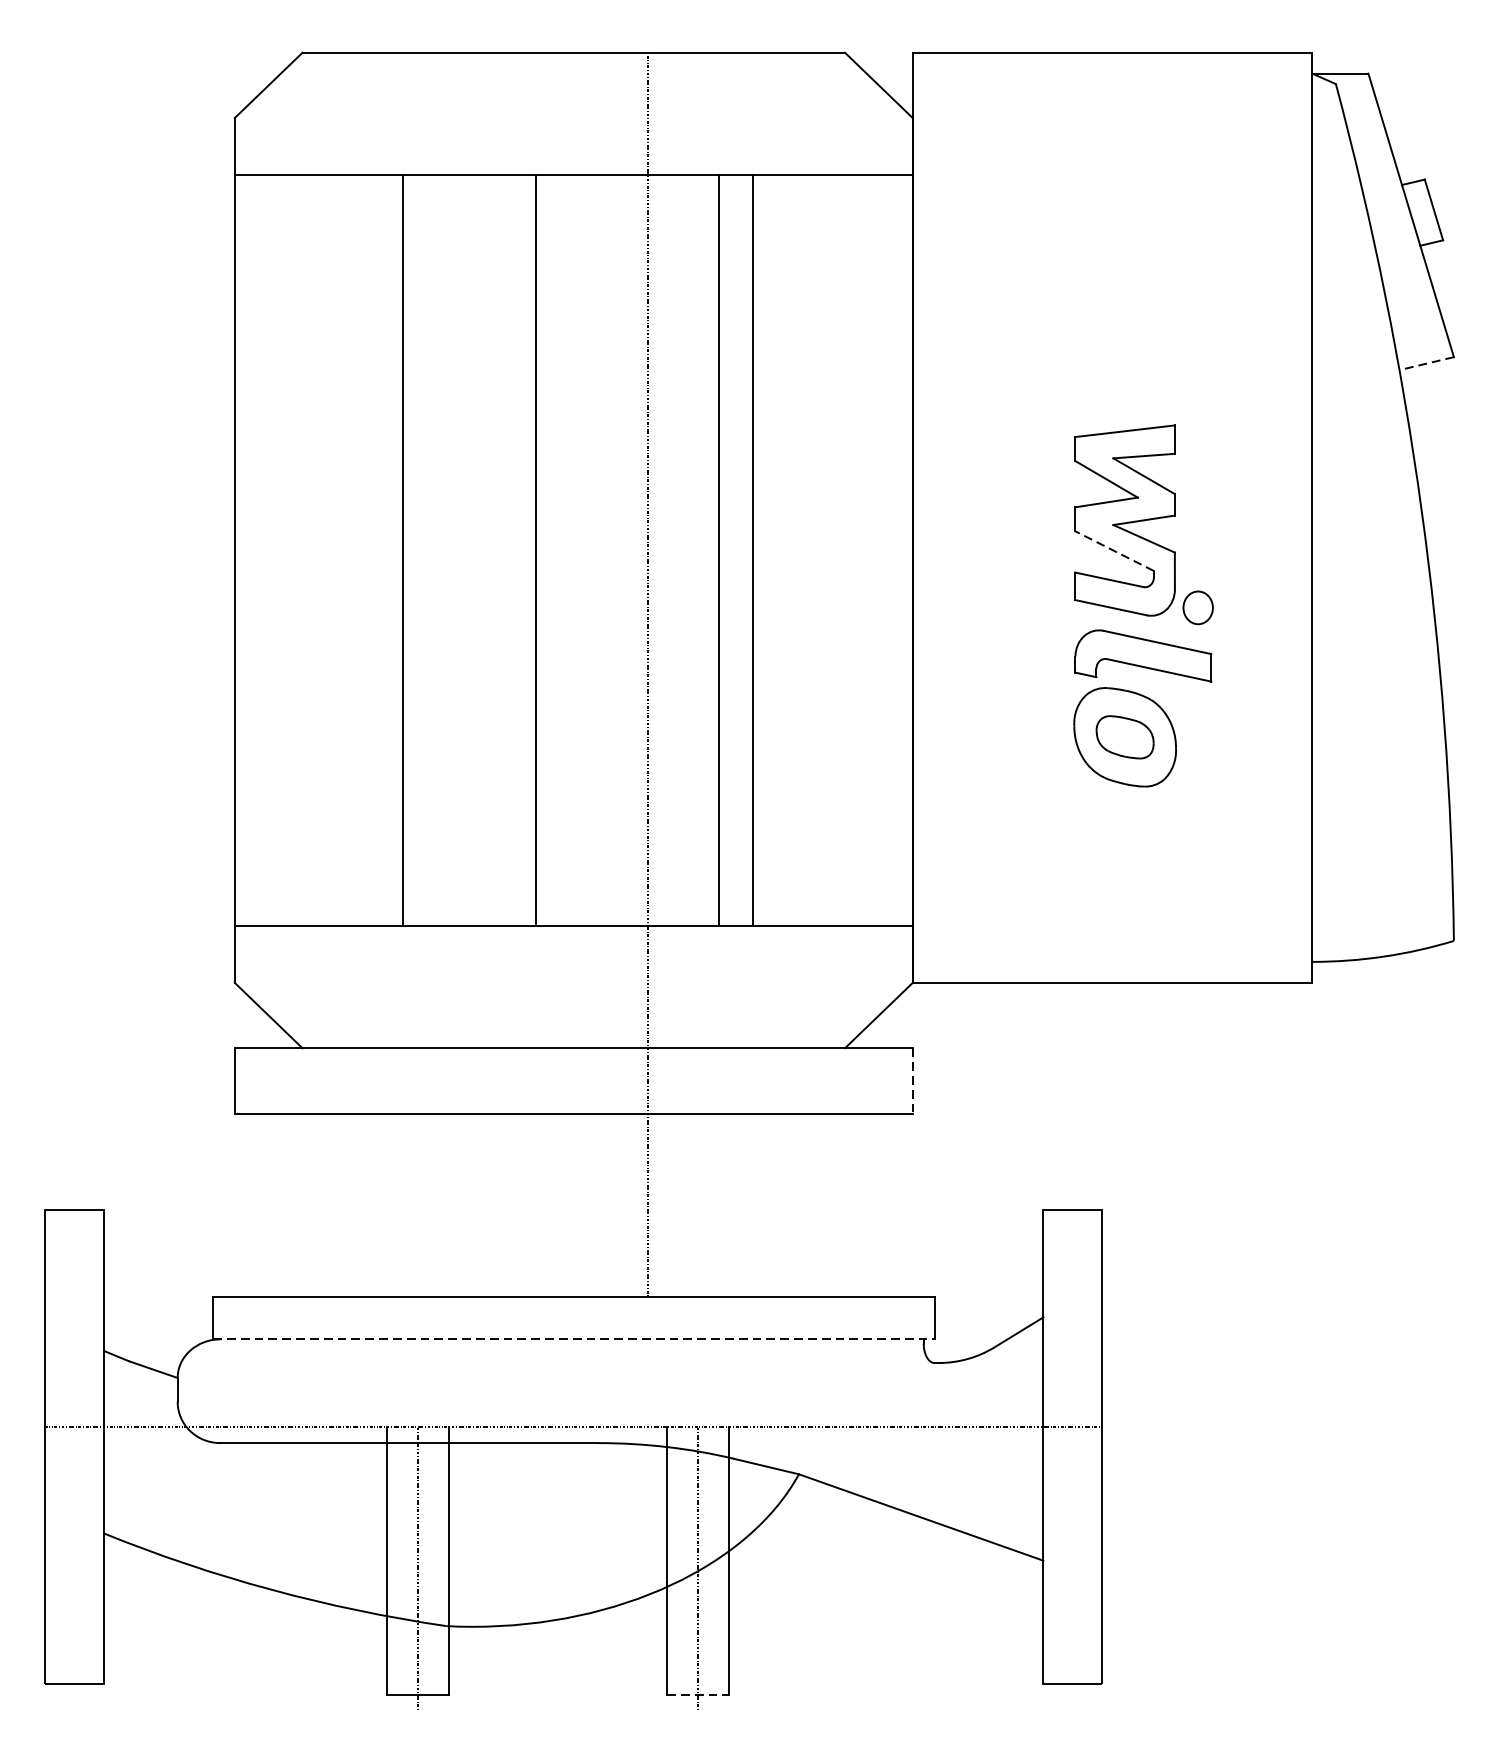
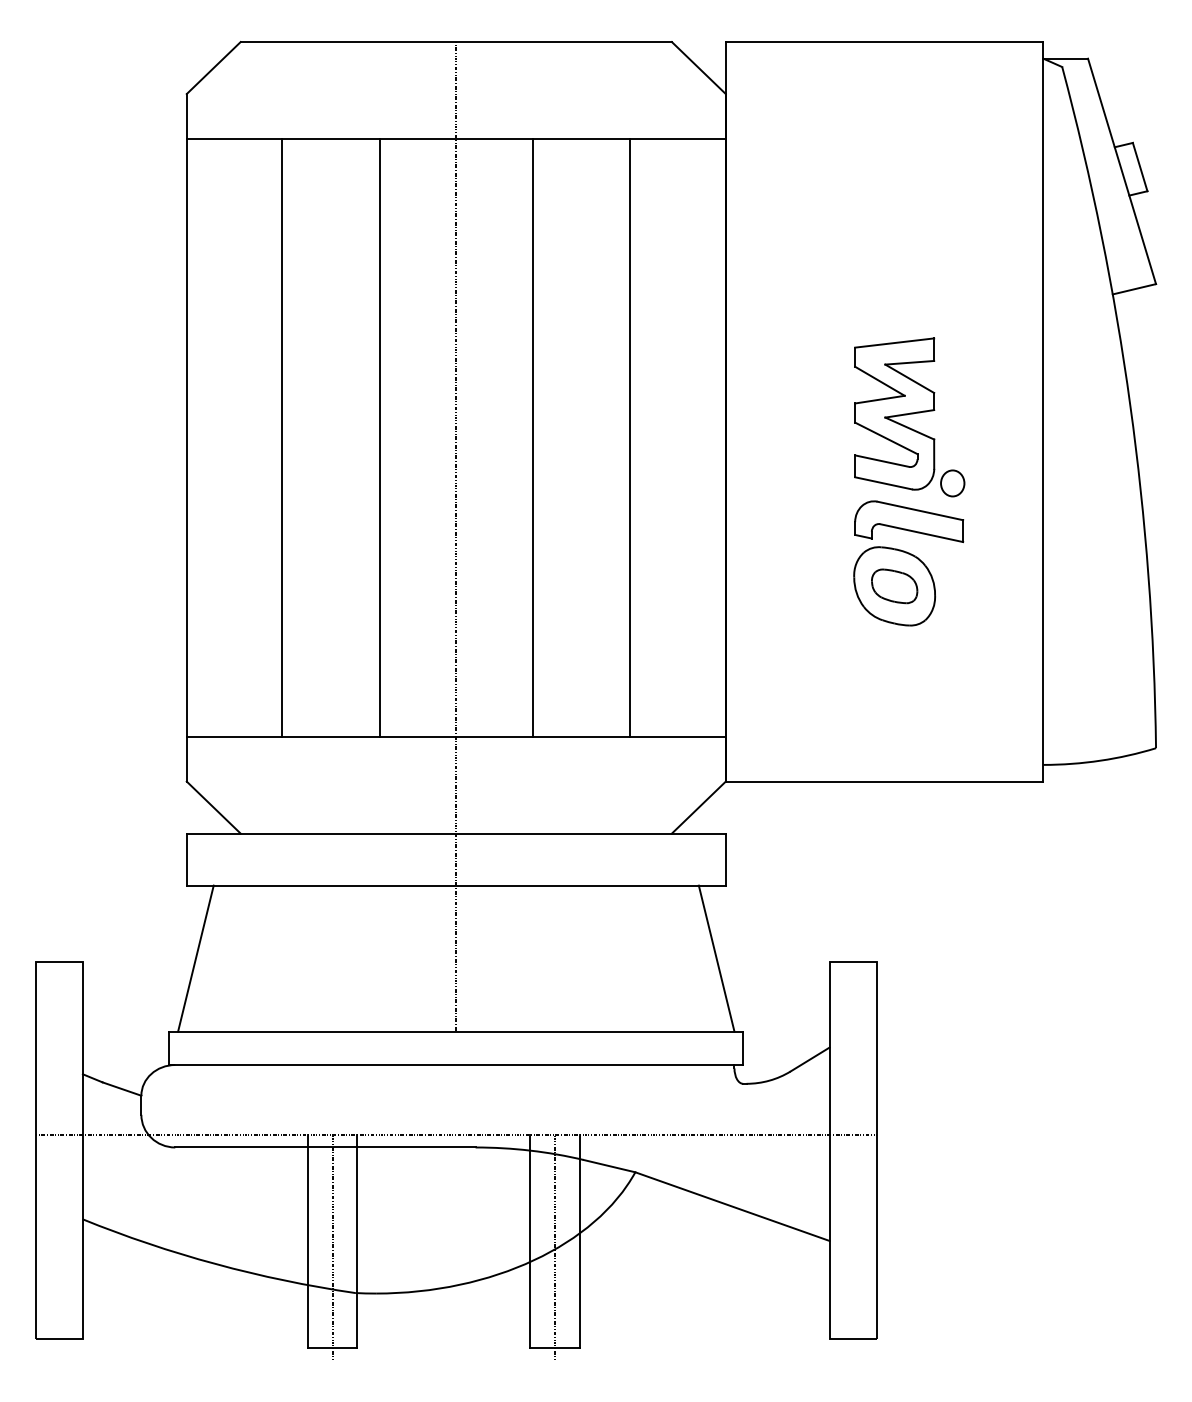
line: (1425, 363) -> (1133, 289), dashed -> solid
line: (402, 550) -> (282, 437), moved
line: (536, 550) -> (379, 437), moved
line: (718, 550) -> (630, 437), moved
line: (752, 550) -> (532, 437), moved
line: (1114, 551) -> (886, 438), dashed -> solid
line: (648, 674) -> (456, 536), moved
line: (912, 1082) -> (725, 860), dashed -> solid
line: (245, 1205) -> (195, 958), added
line: (901, 1205) -> (716, 958), added
line: (574, 1339) -> (456, 1065), dashed -> solid
line: (698, 1694) -> (555, 1347), dashed -> solid

